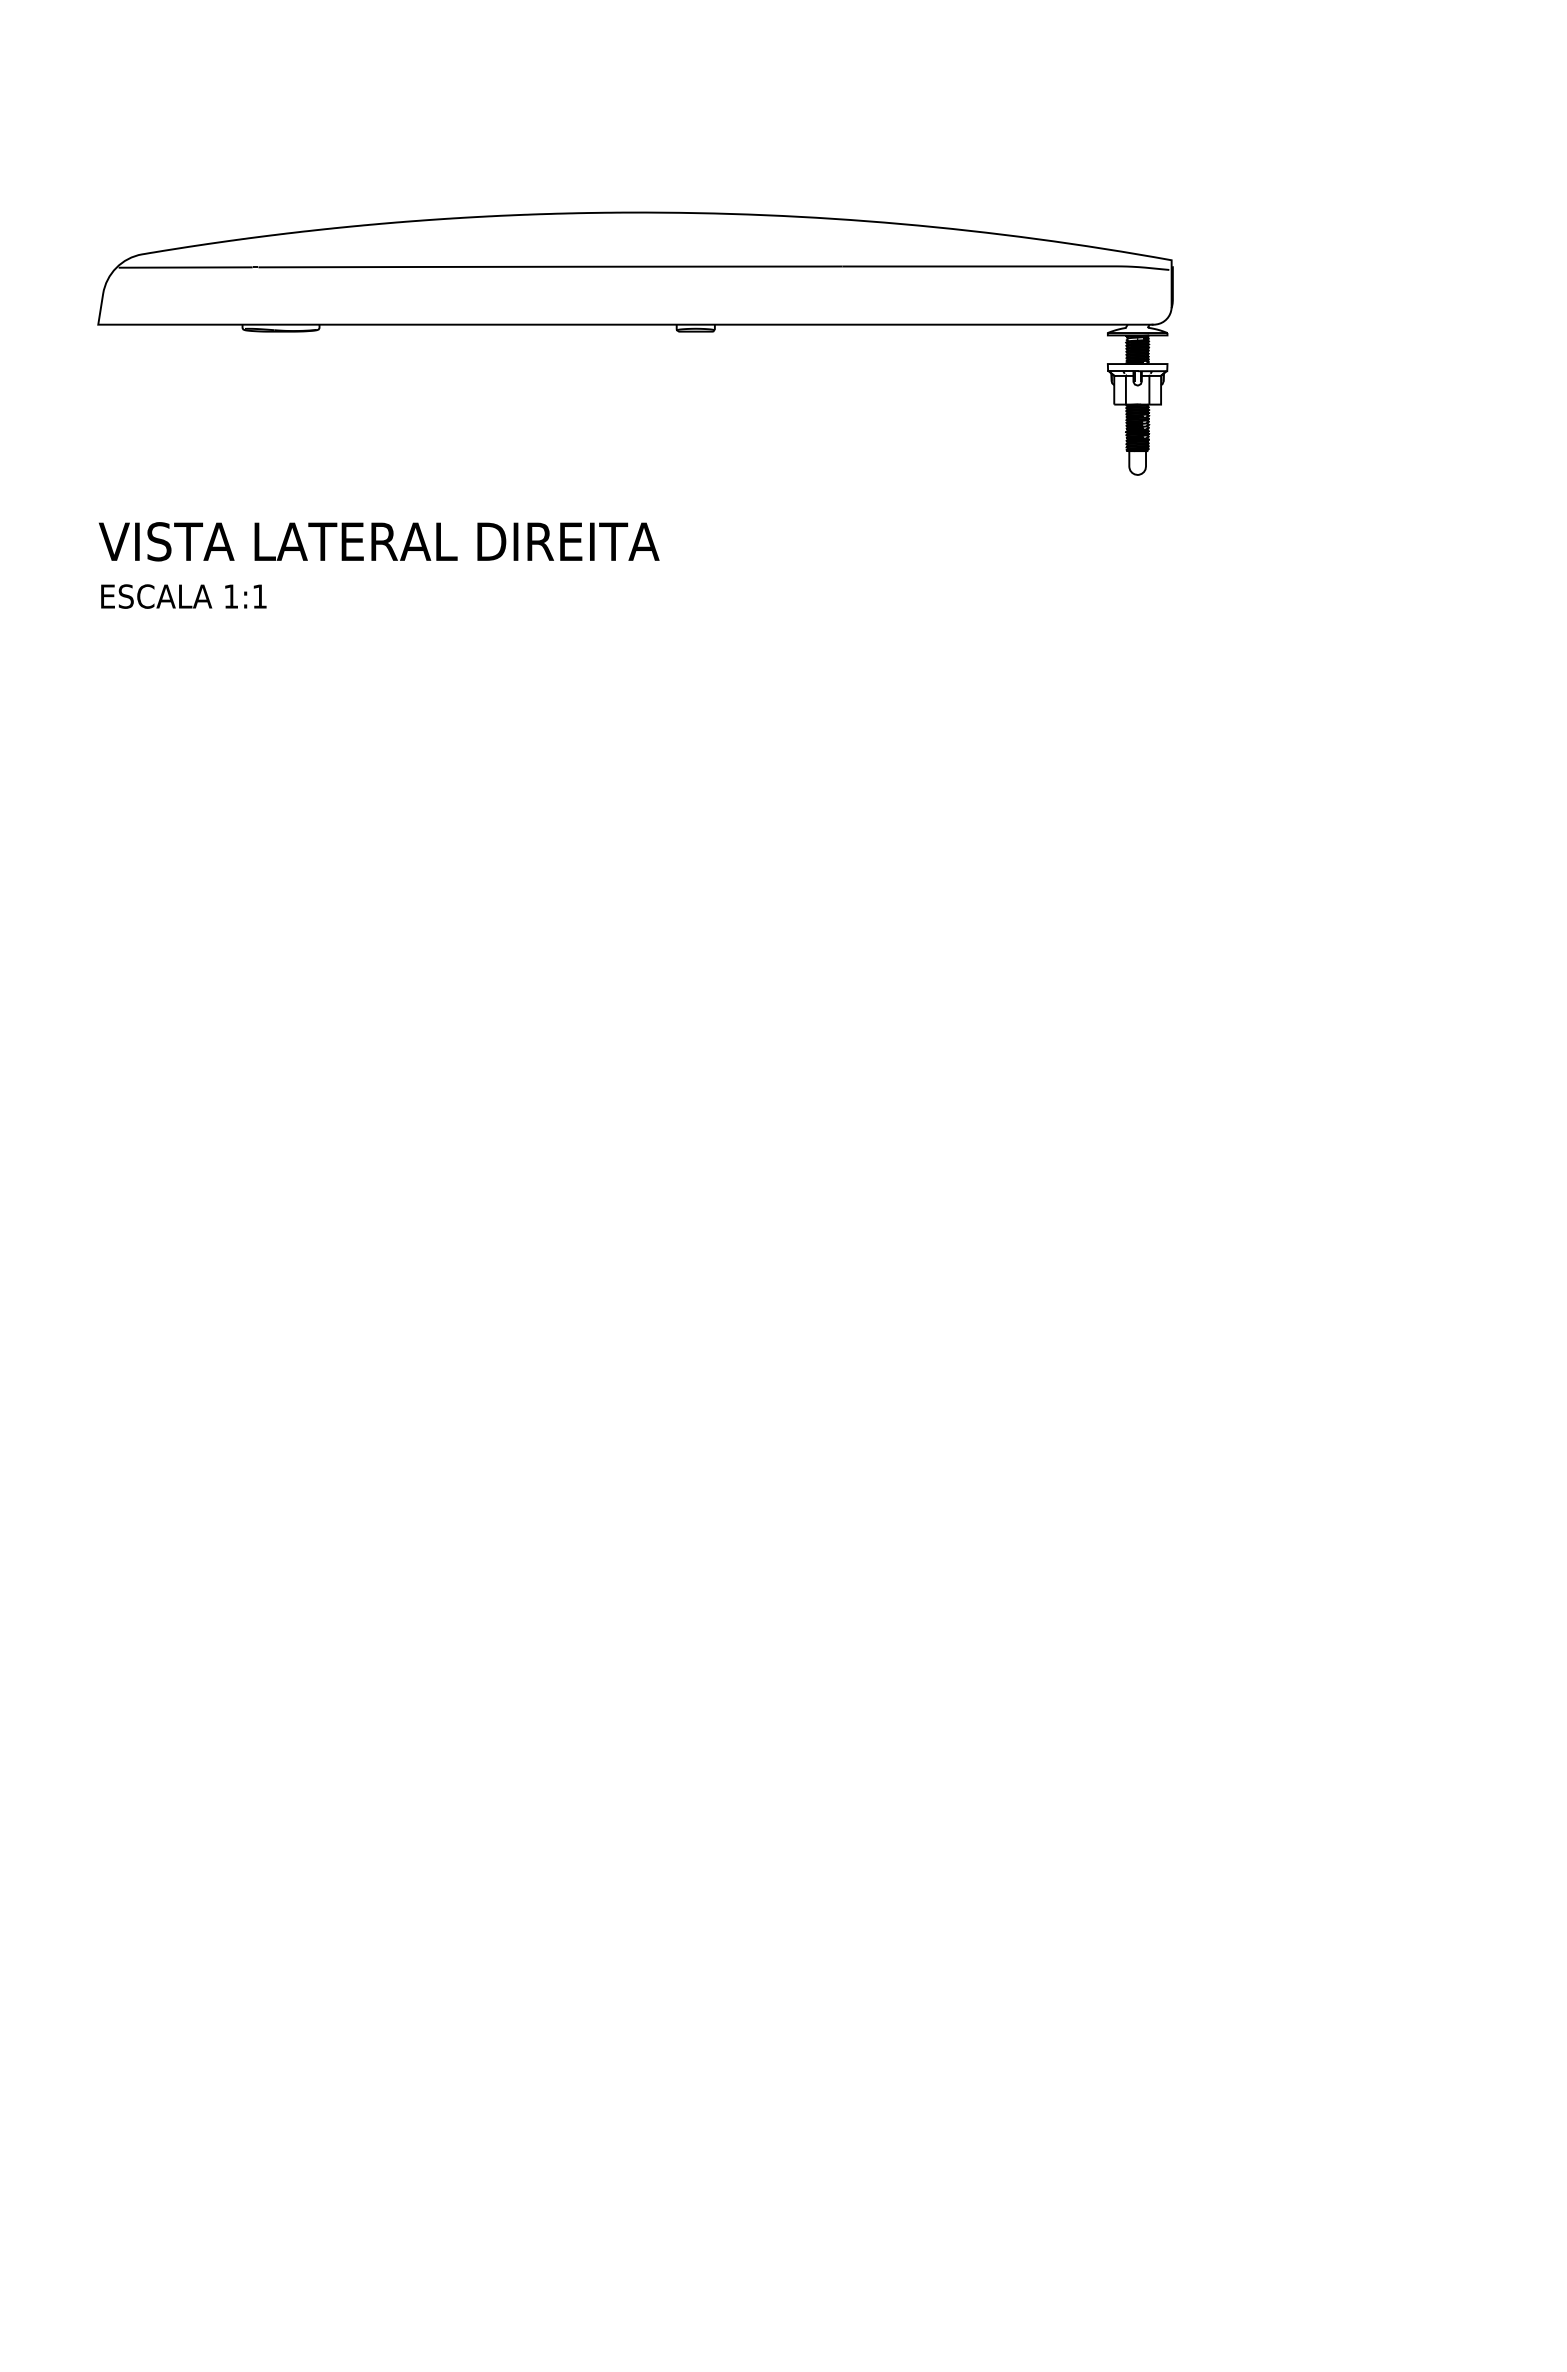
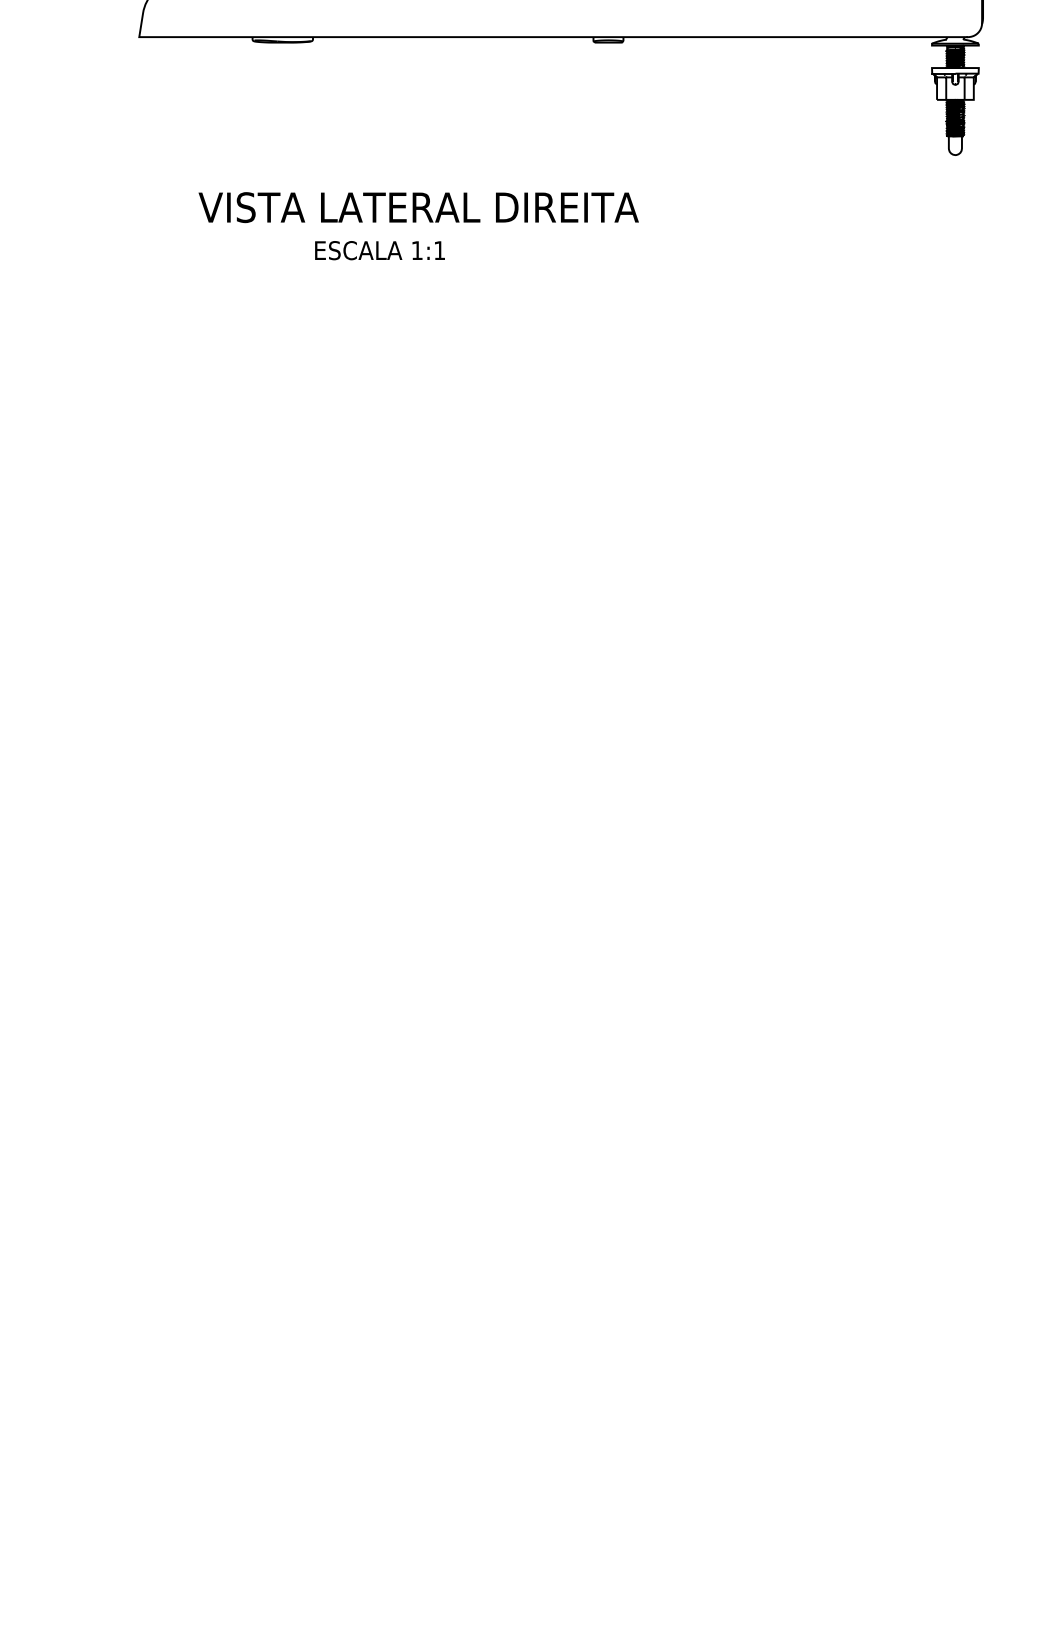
text: (379, 541) -> (419, 207), moved
text: (183, 596) -> (379, 250), moved

